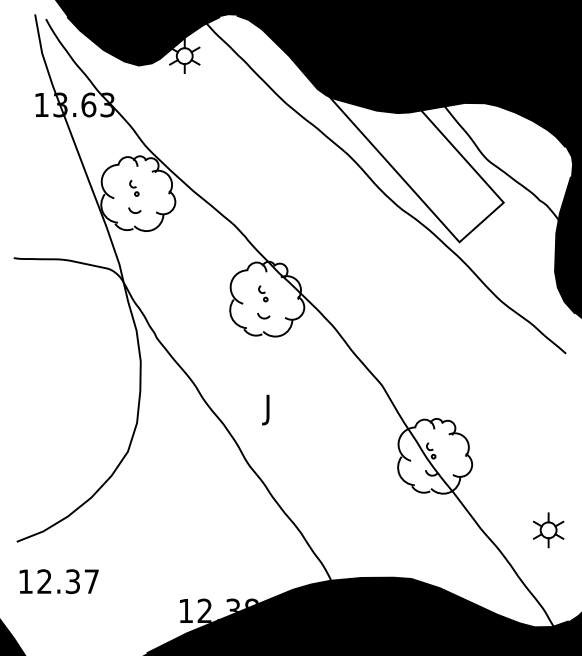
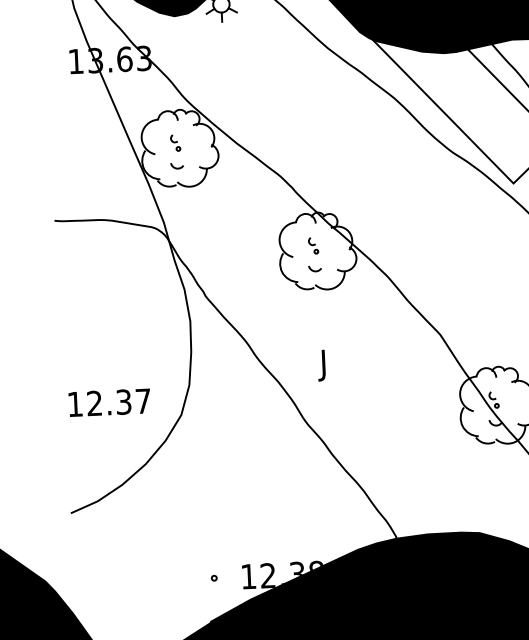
text: (58, 581) -> (109, 402), moved
part: (152, 610) -> (214, 577), added

